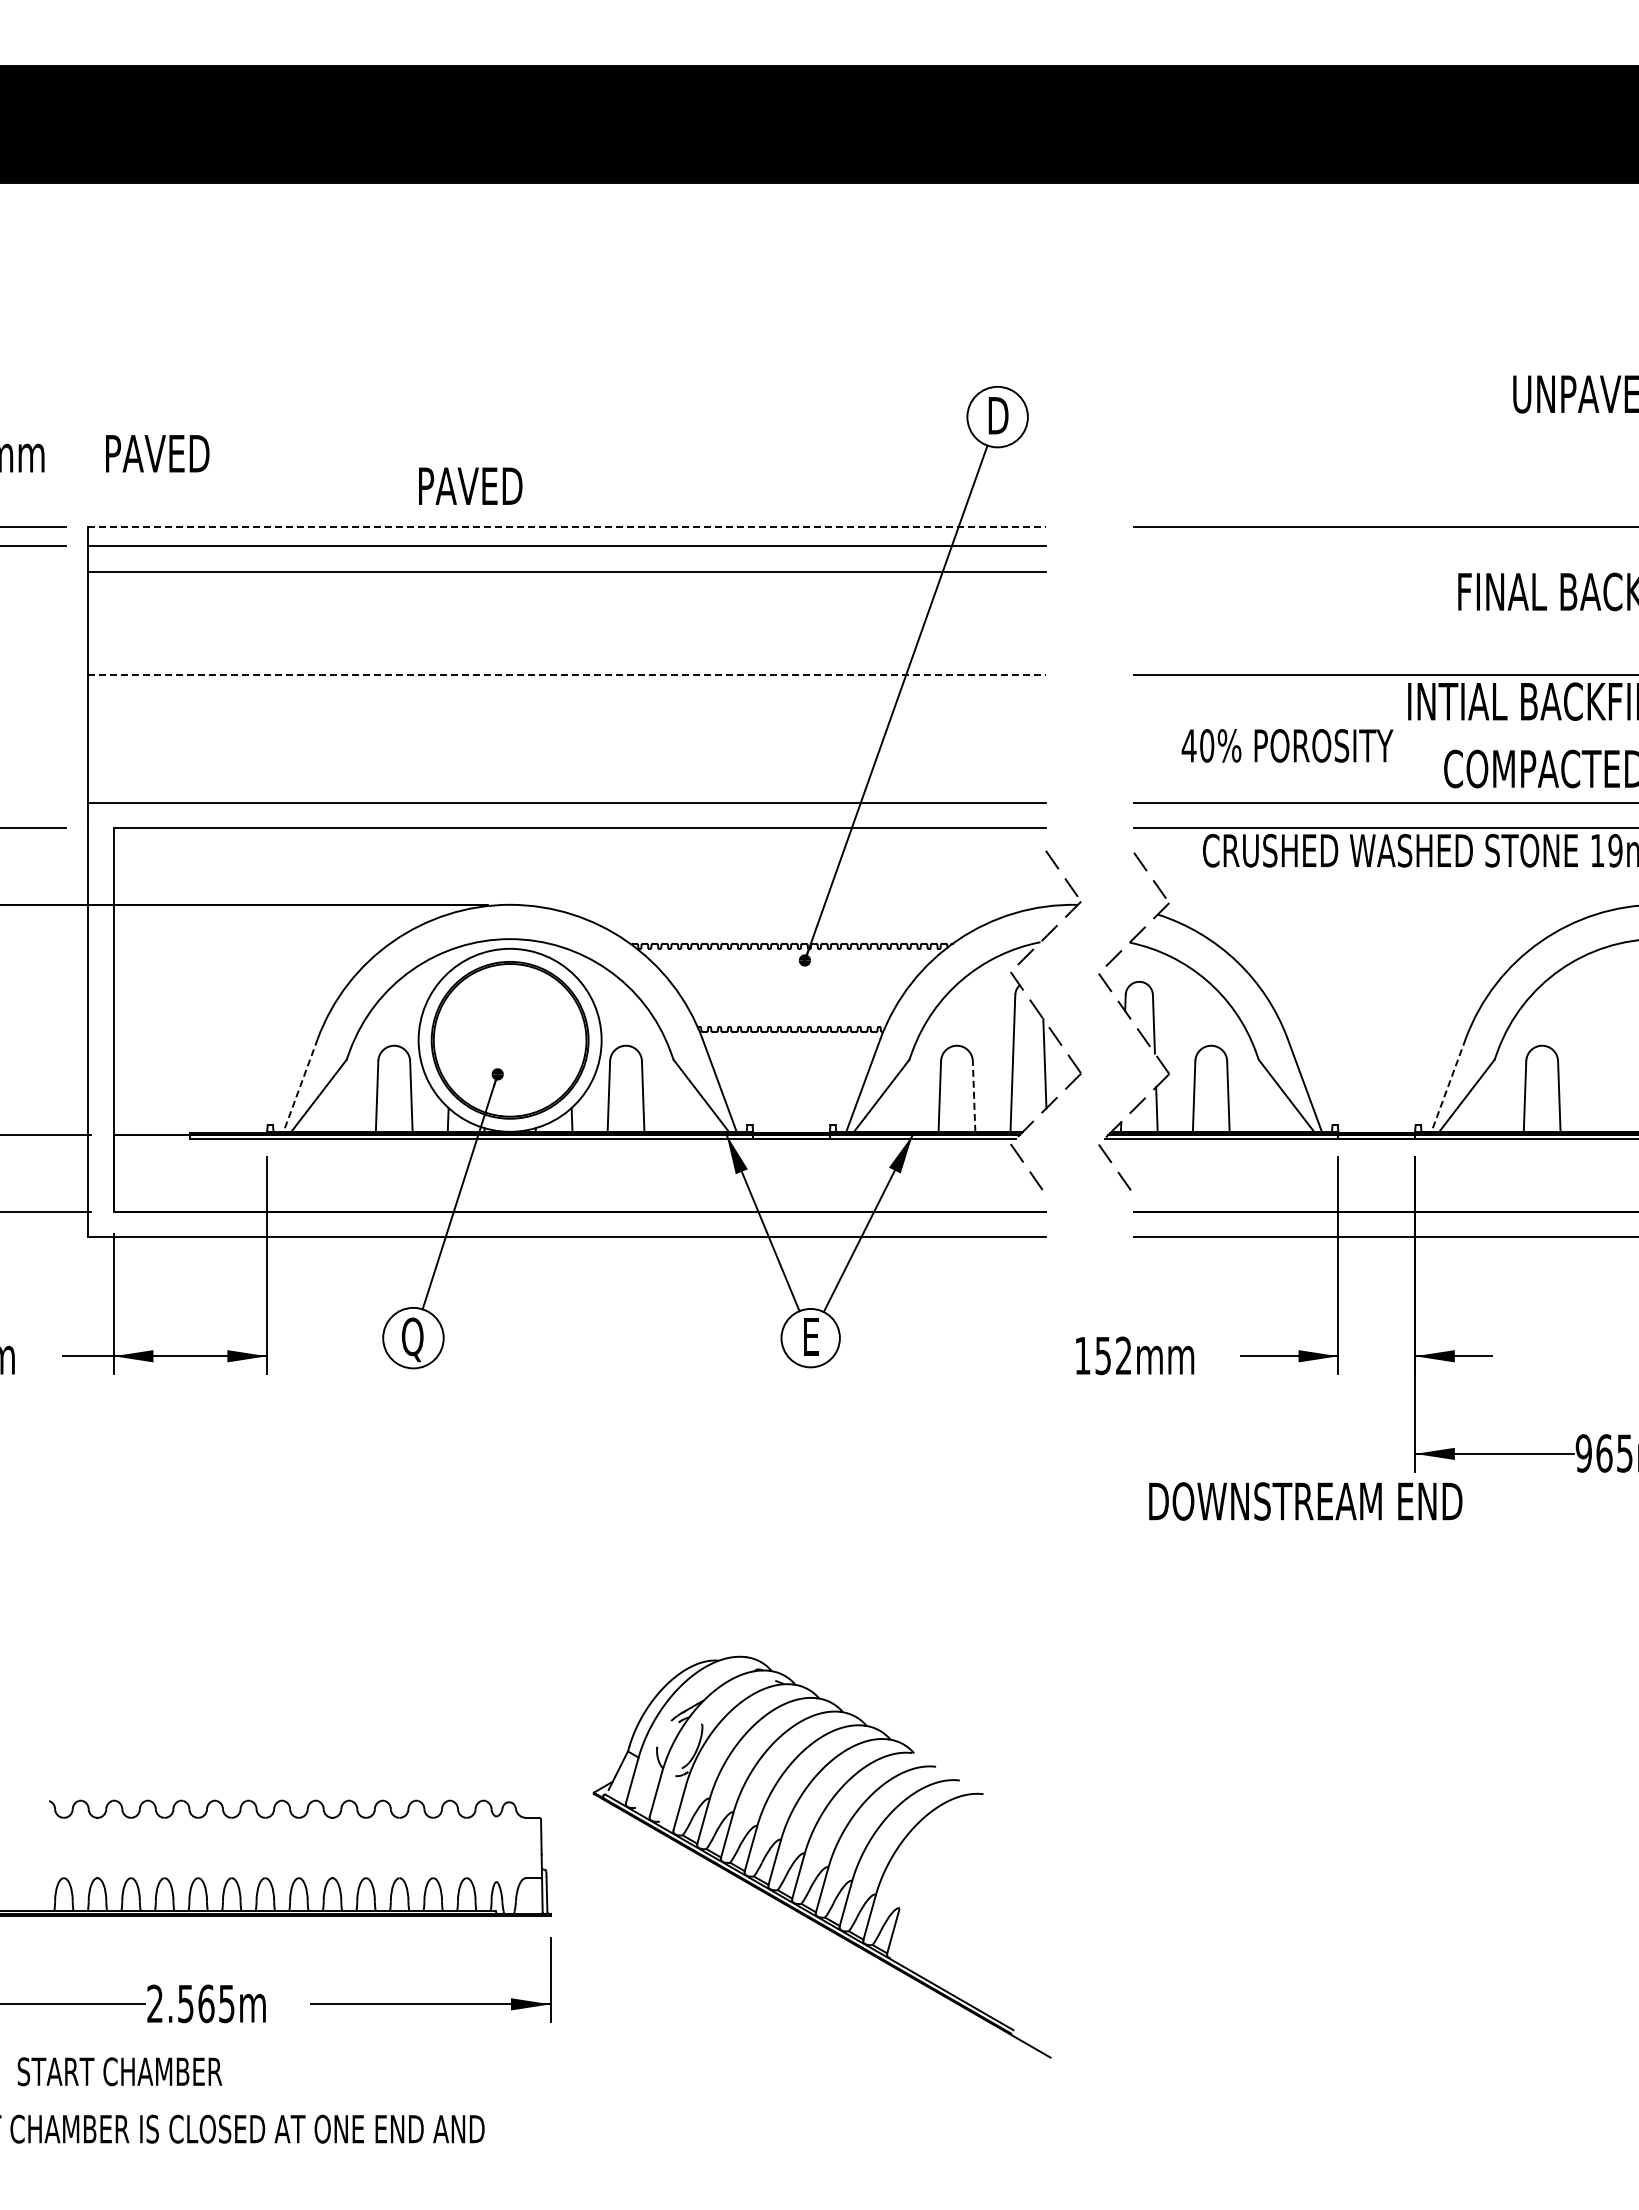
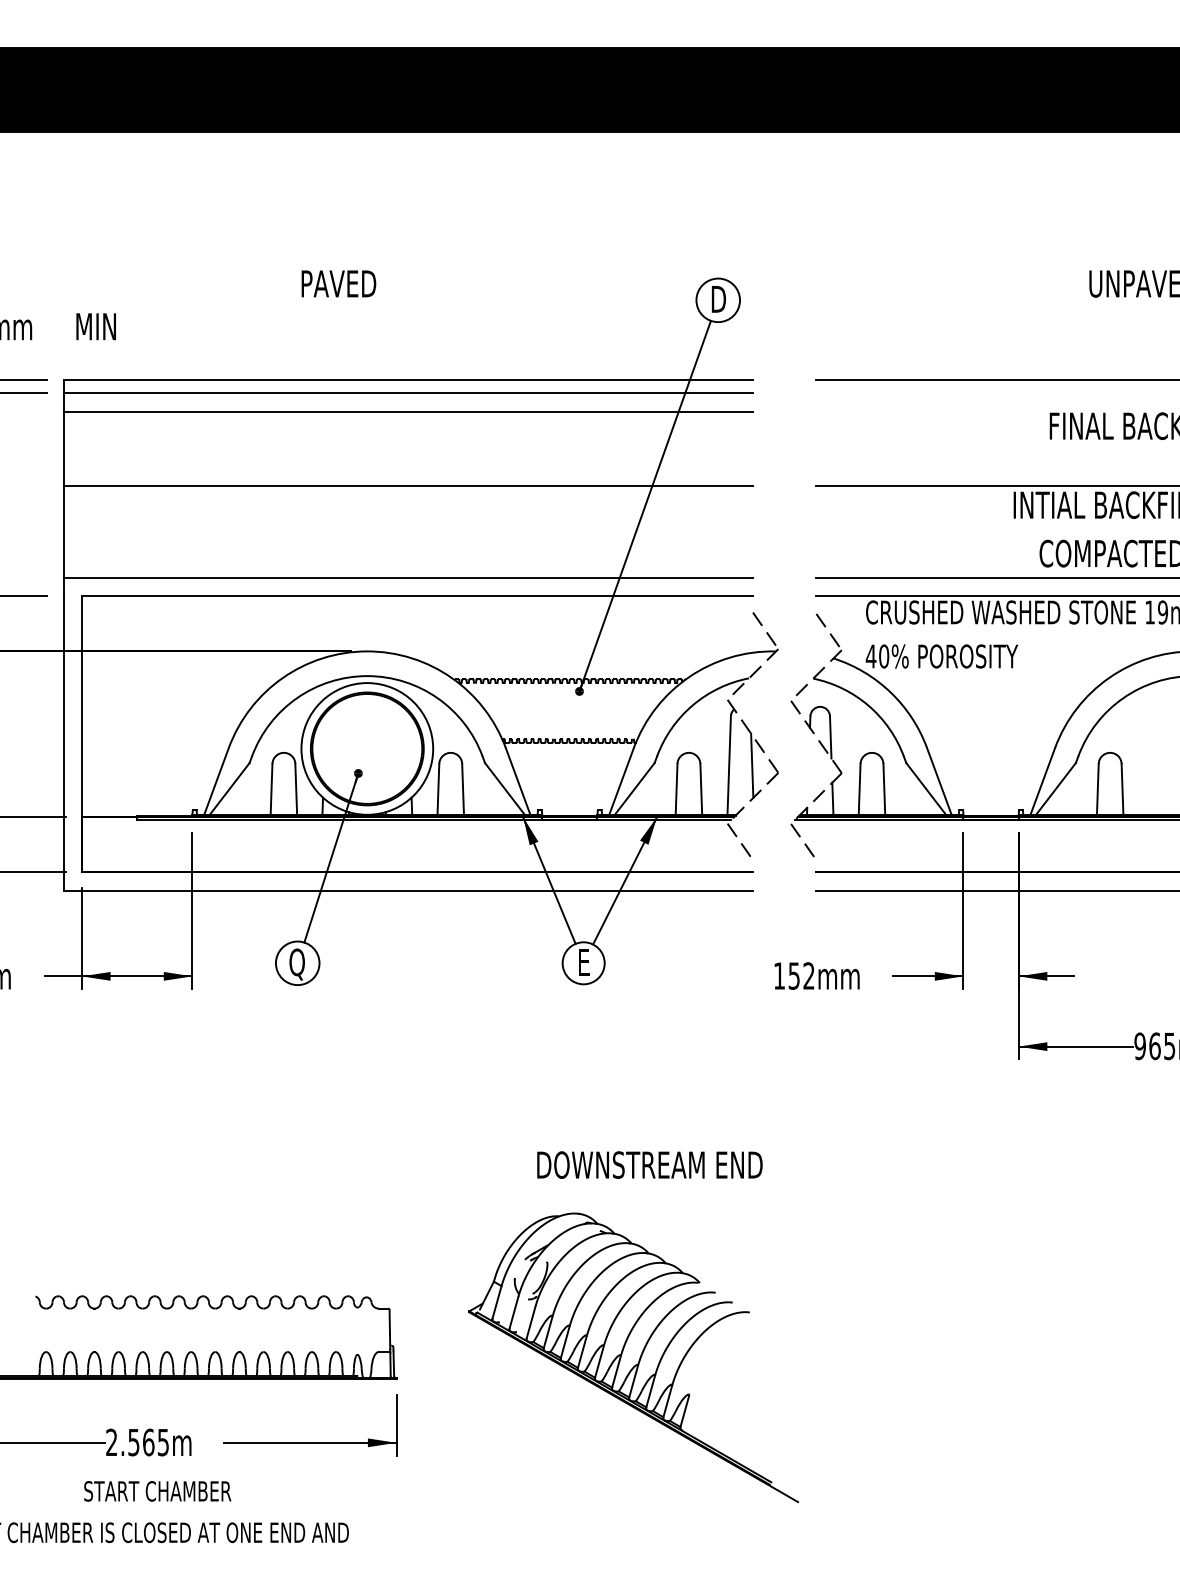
text: (159, 453) -> (114, 326), PAVED -> MIN
text: (470, 485) -> (338, 283), moved
line: (567, 527) -> (408, 379), dashed -> solid
line: (567, 674) -> (408, 485), dashed -> solid
text: (1287, 745) -> (941, 656), moved
line: (300, 1085) -> (216, 781), dashed -> solid
line: (1448, 1085) -> (1042, 781), dashed -> solid
line: (974, 1095) -> (701, 788), dashed -> solid
text: (1305, 1501) -> (649, 1165), moved
part: (829, 1860) -> (638, 1360), moved
text: (119, 2071) -> (157, 1491), moved

